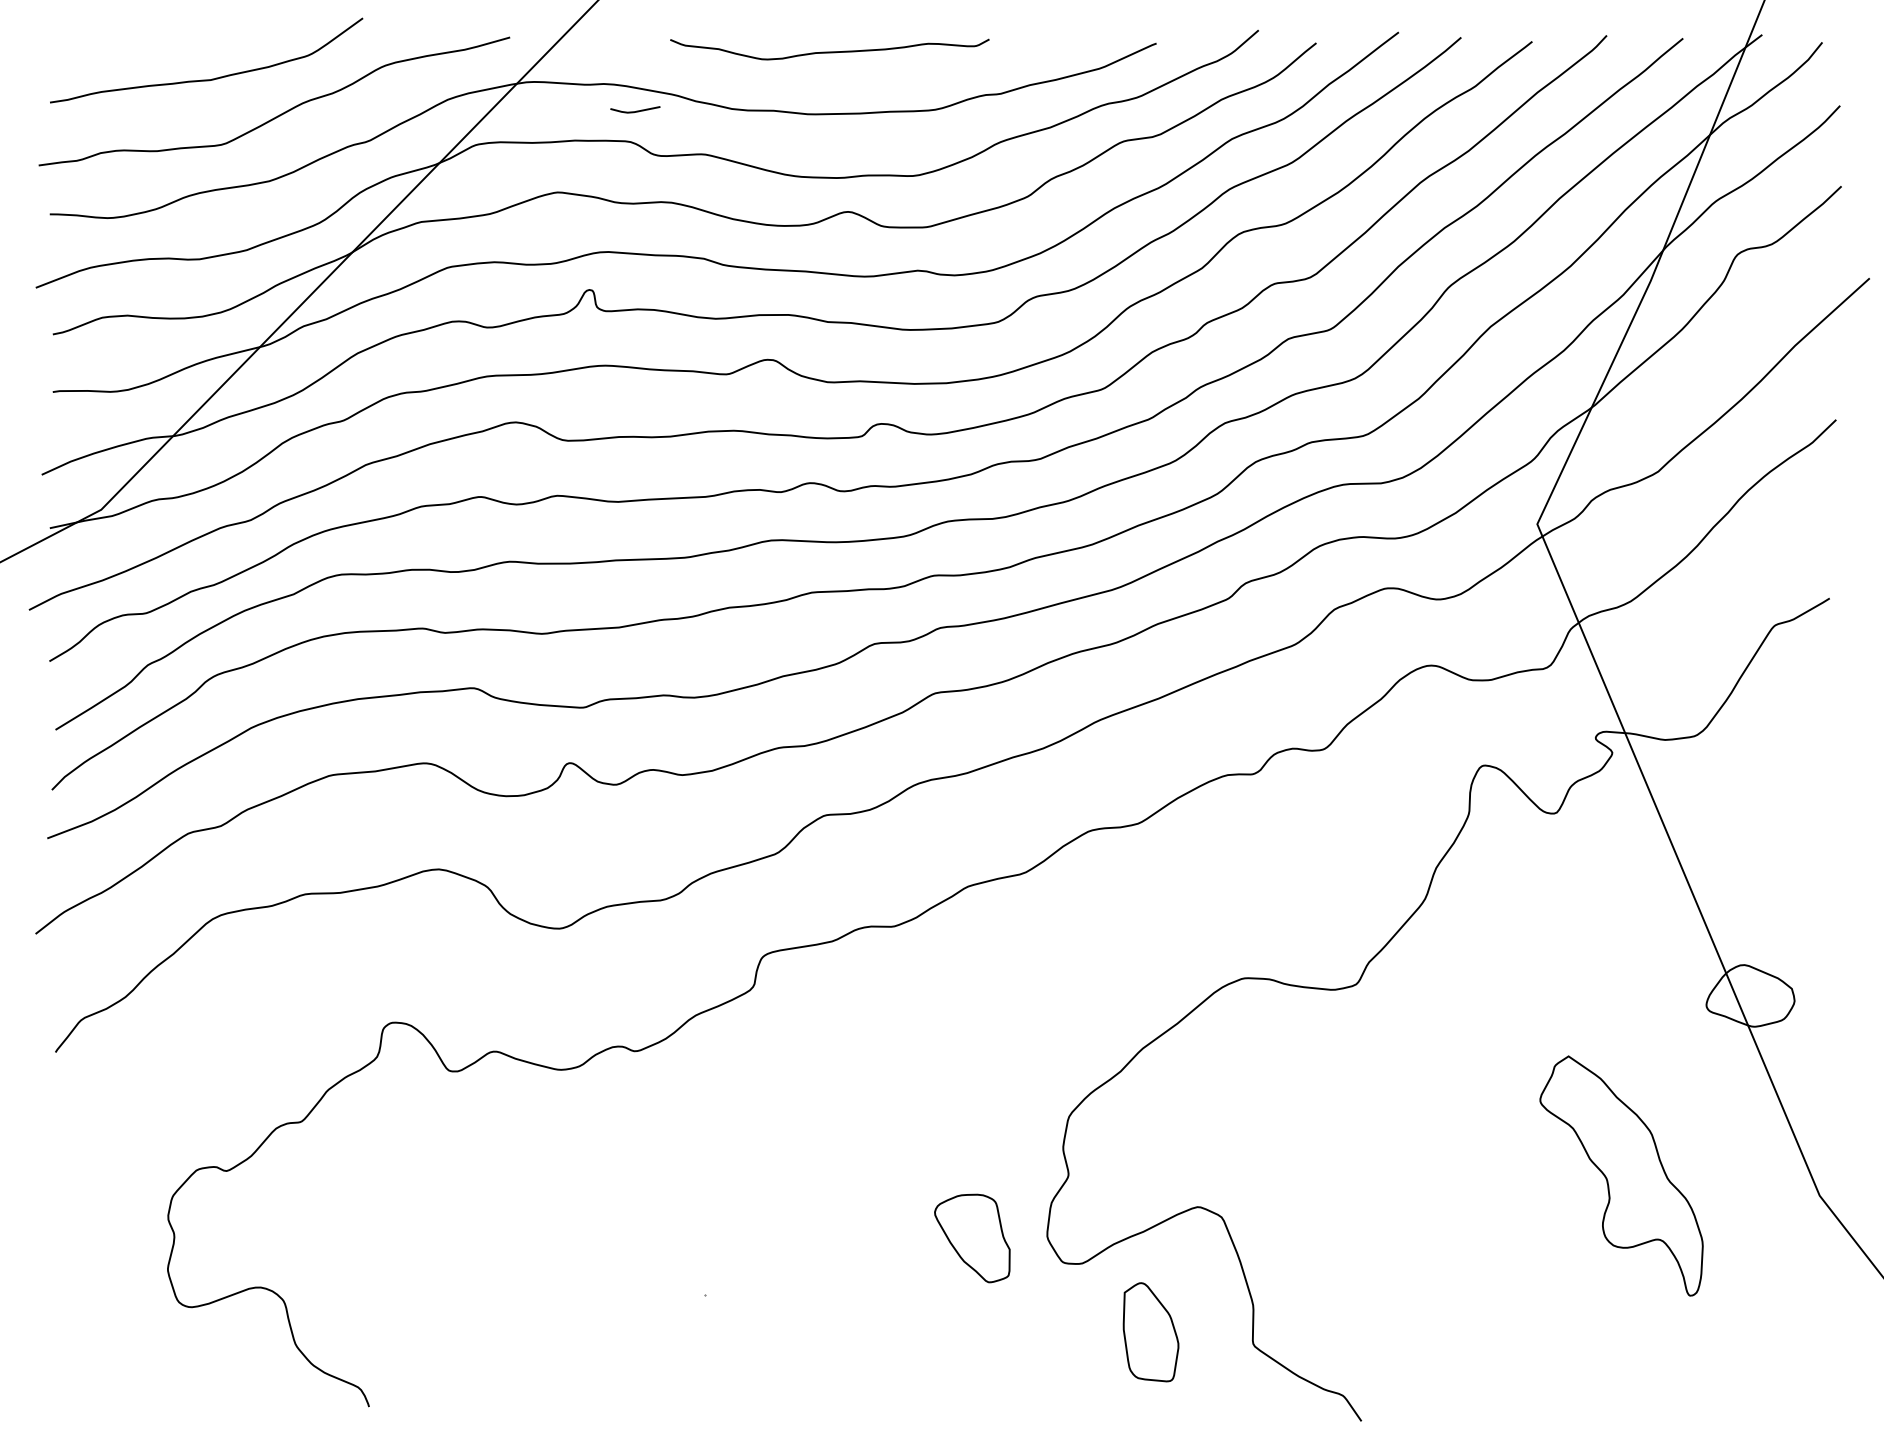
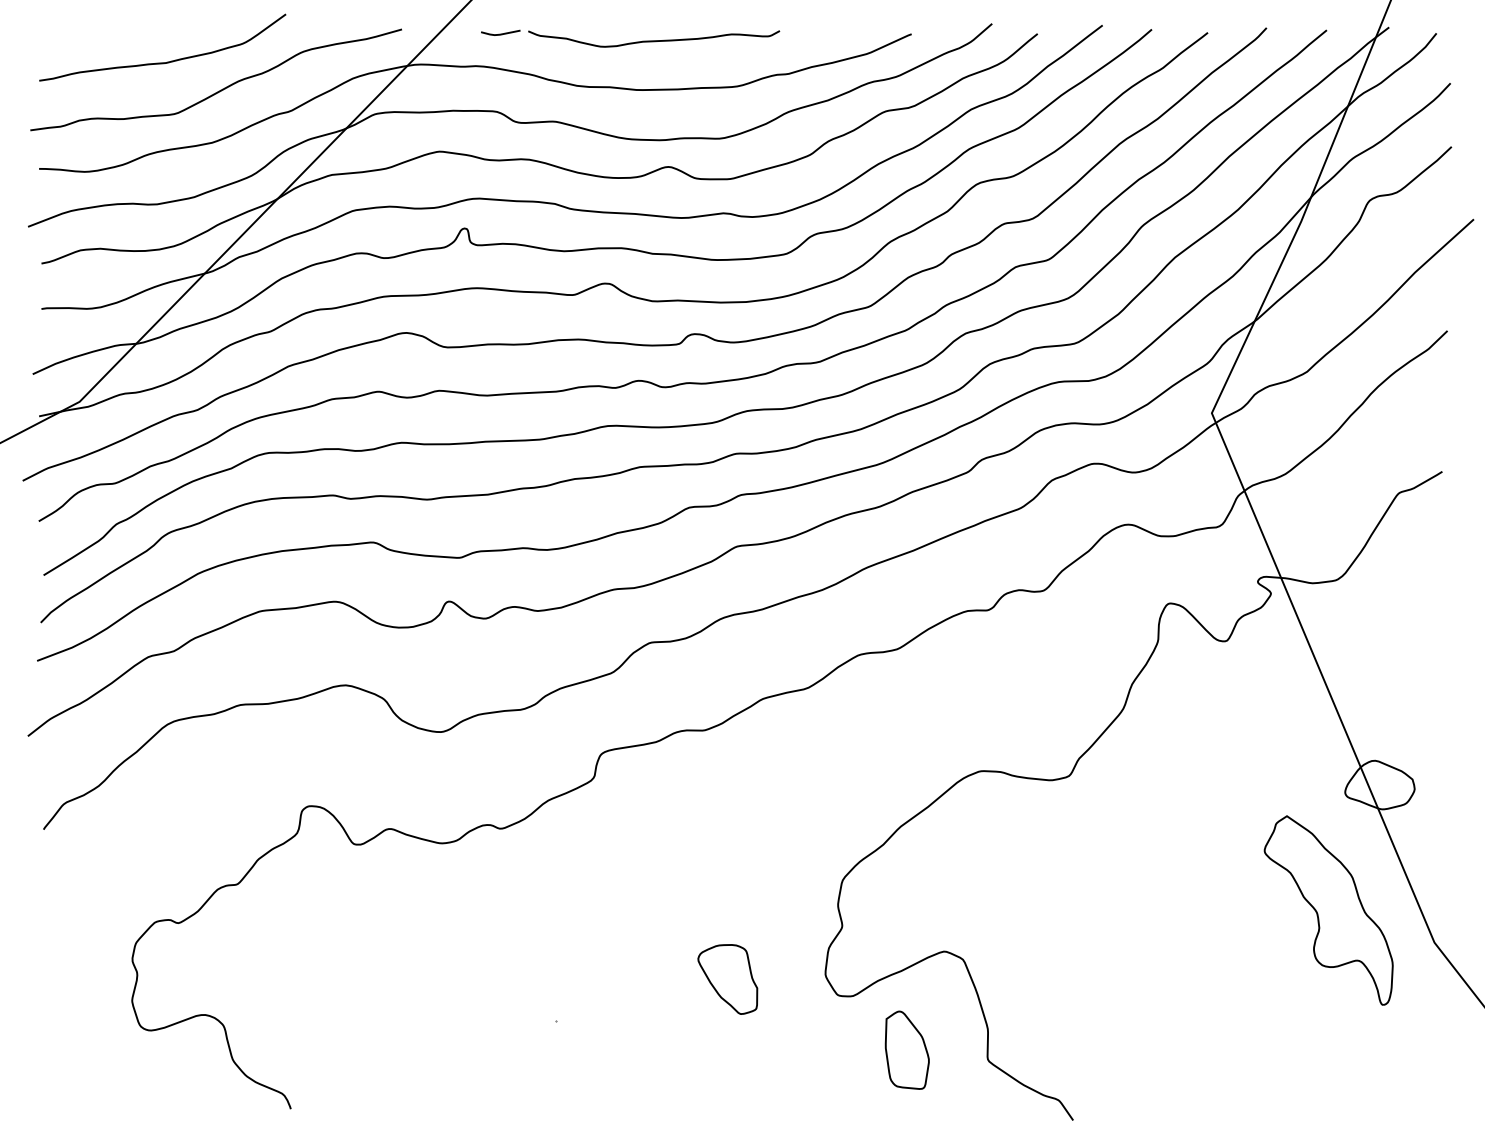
line: (636, 110) -> (501, 33), moved
part: (1621, 1175) -> (1328, 910), moved
part: (972, 1238) -> (727, 979), moved

